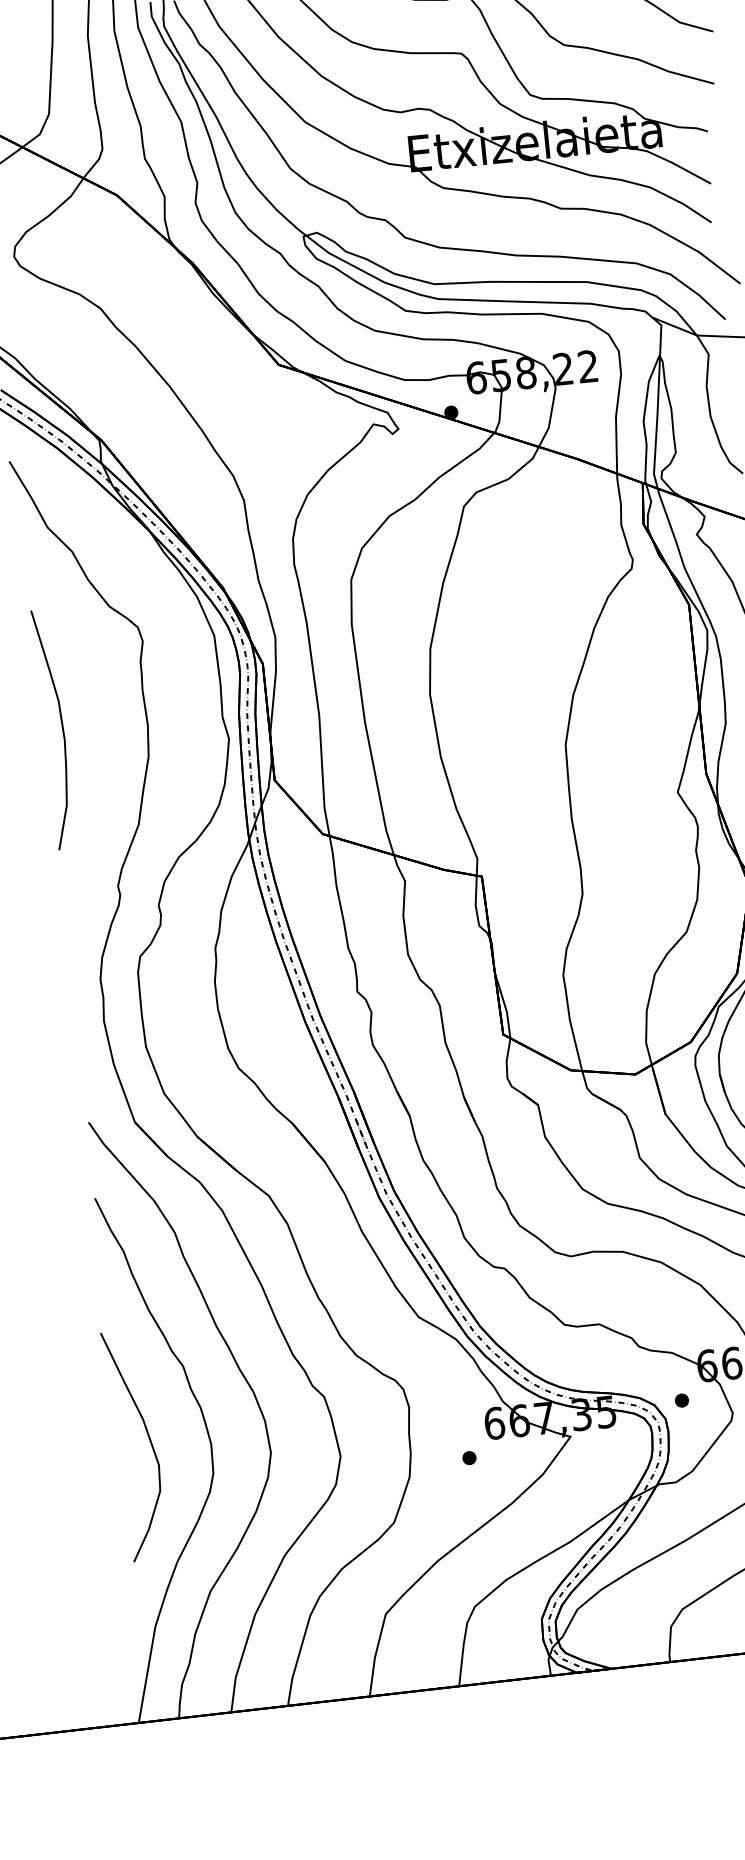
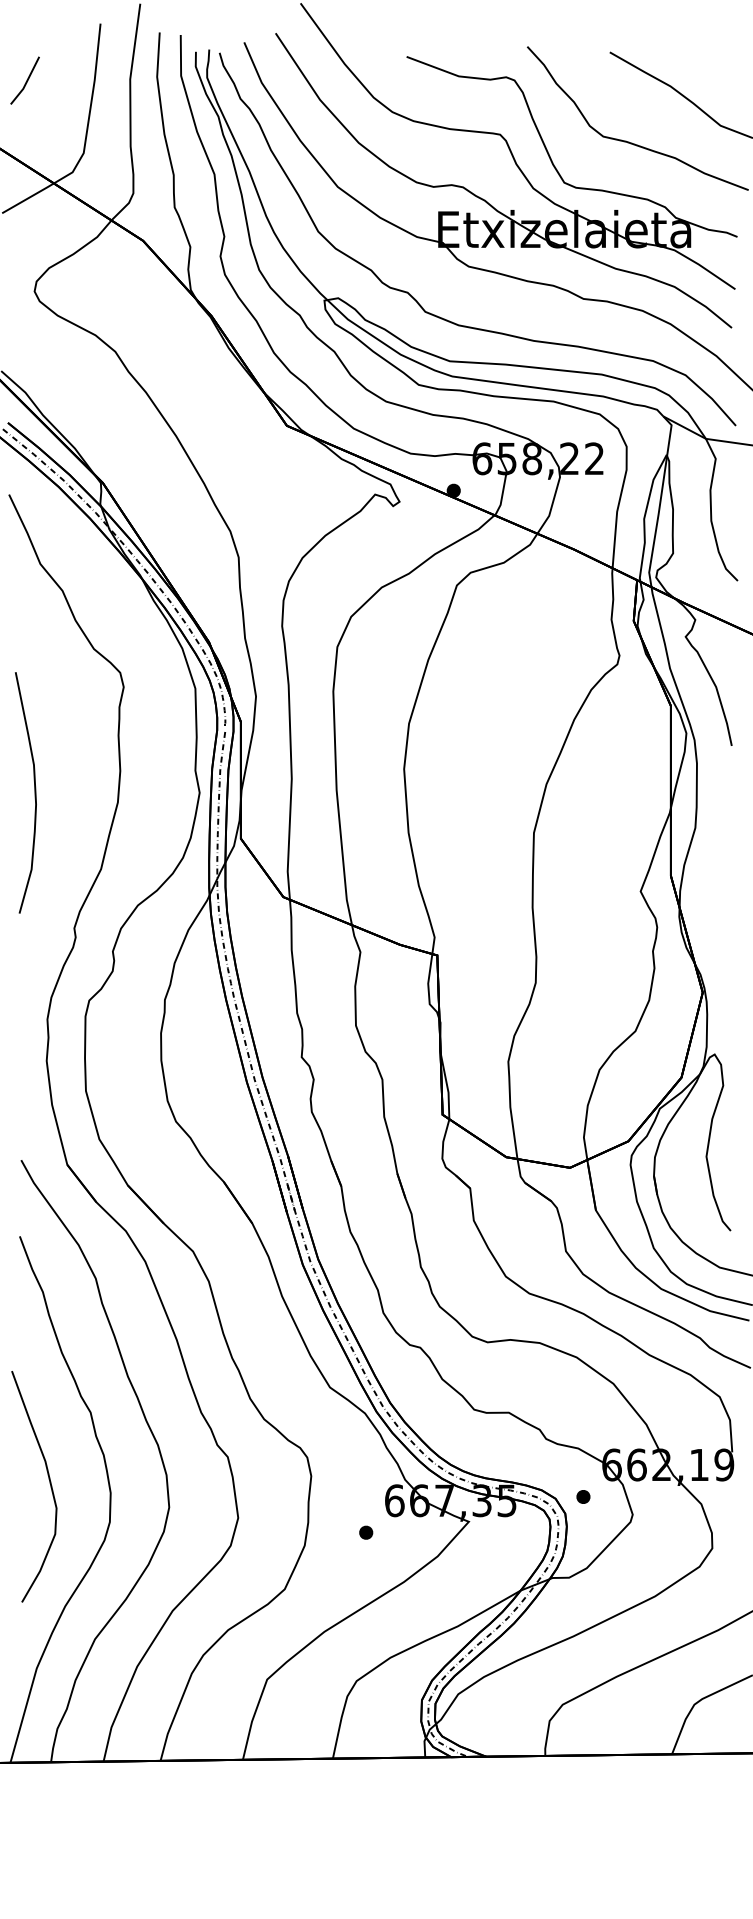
curve: (61, 728) -> (34, 792), moved

